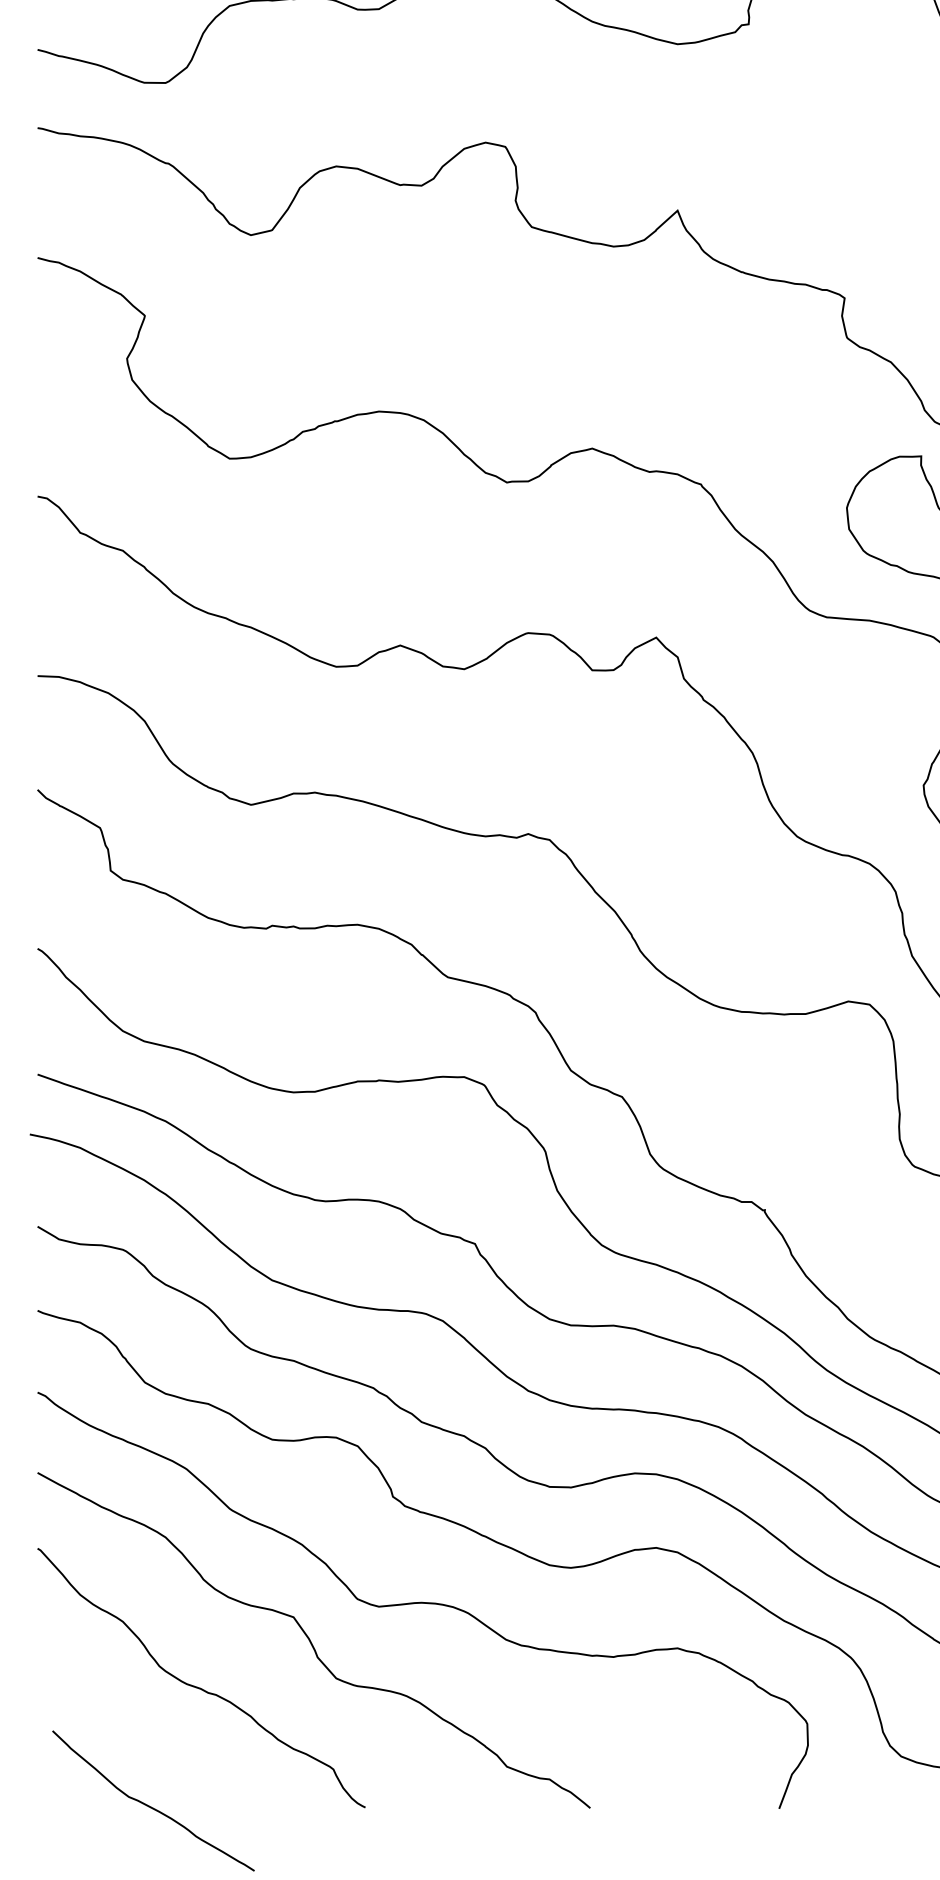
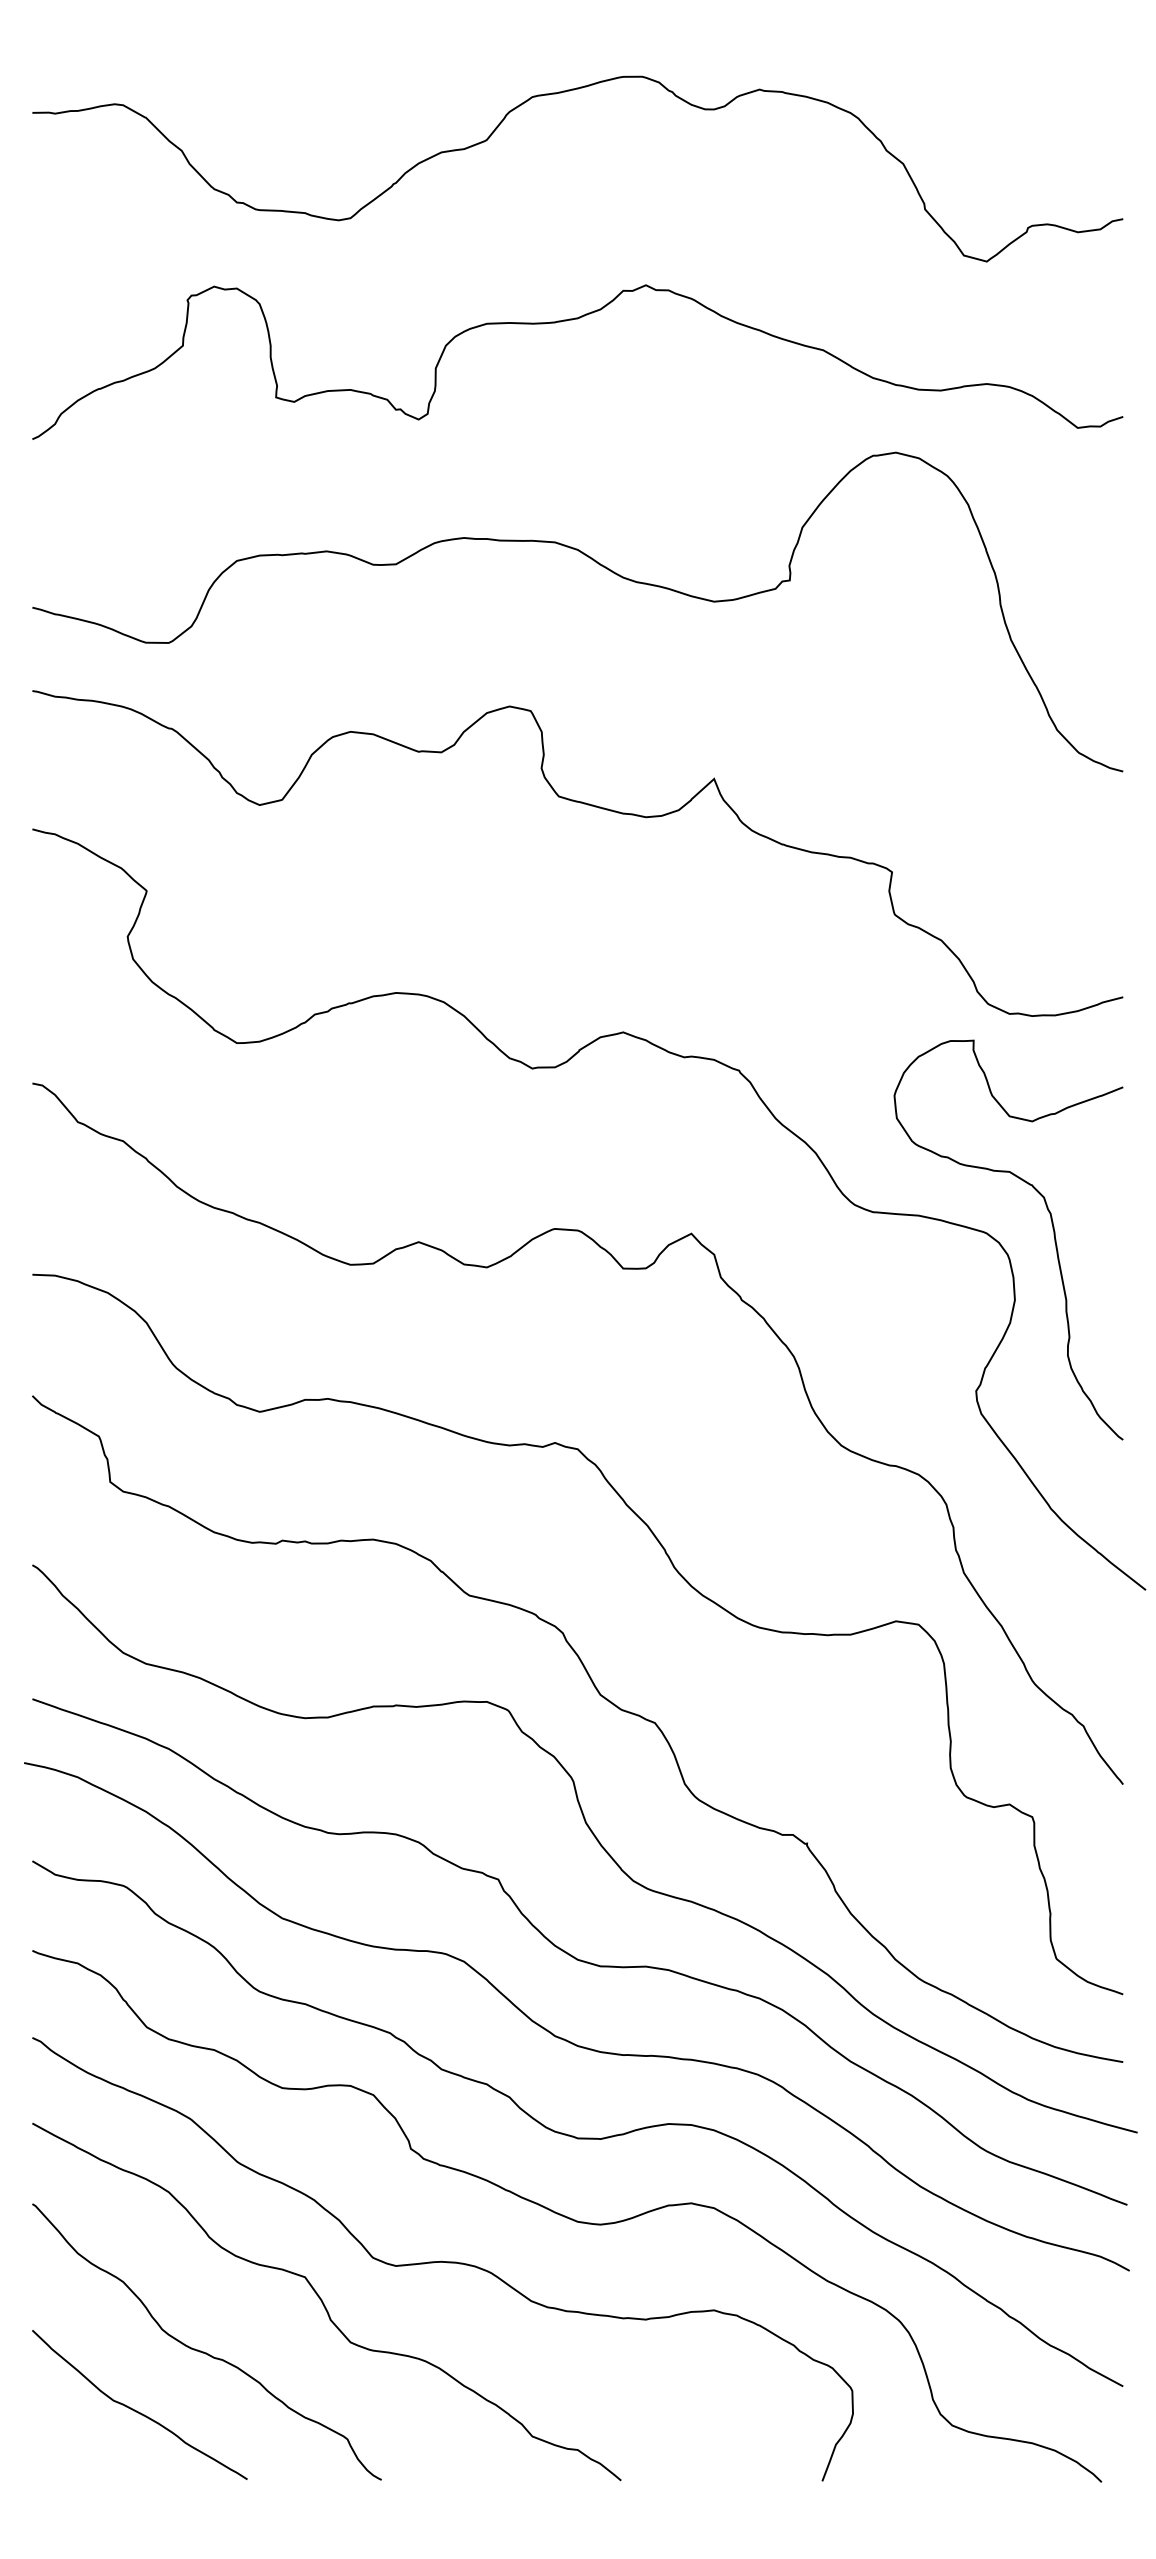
curve: (149, 1805) -> (135, 2409), moved

